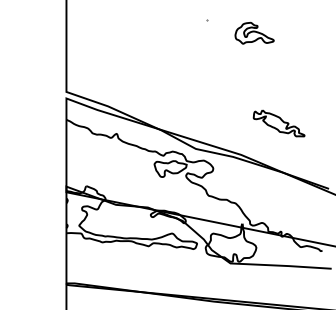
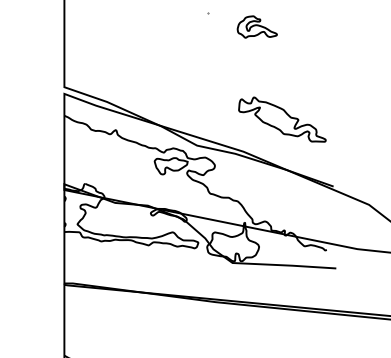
part: (279, 123) -> (282, 119), size x1.67

